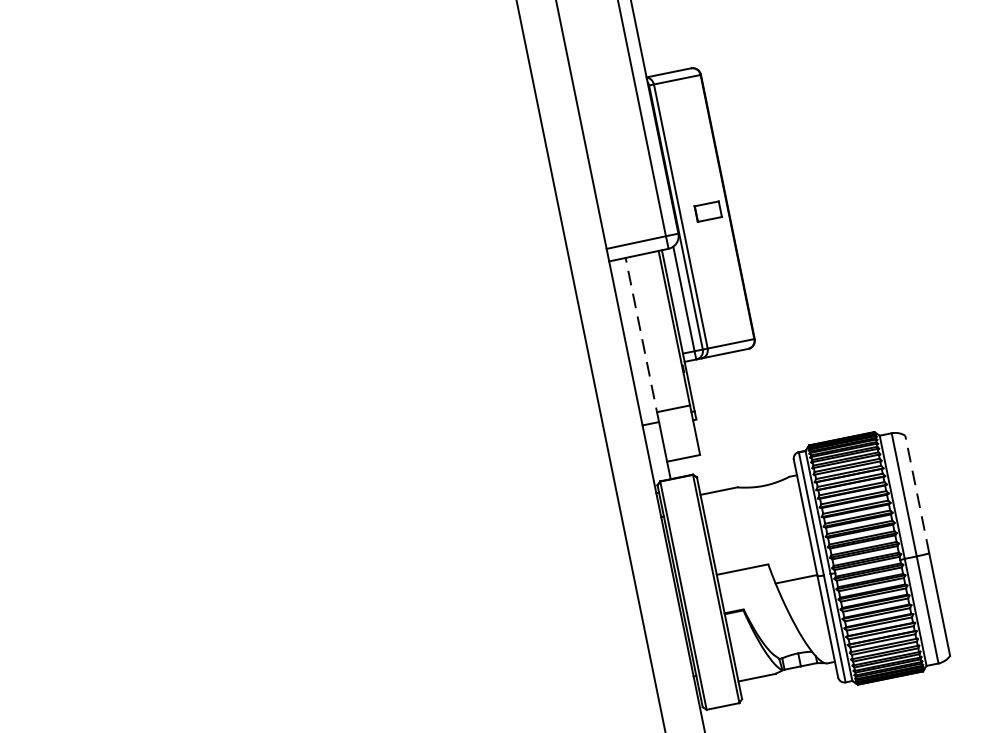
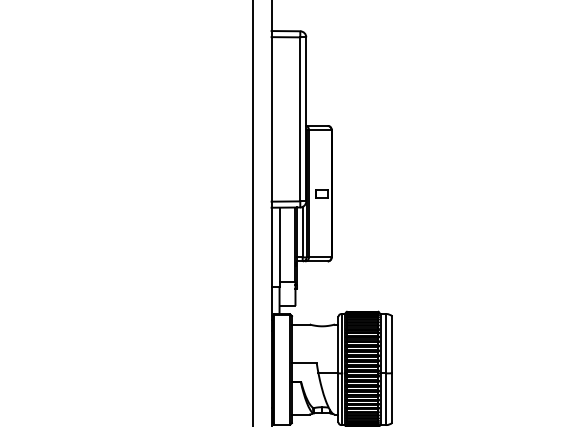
line: (642, 340) -> (279, 247), dashed -> solid
line: (917, 493) -> (392, 344), dashed -> solid

